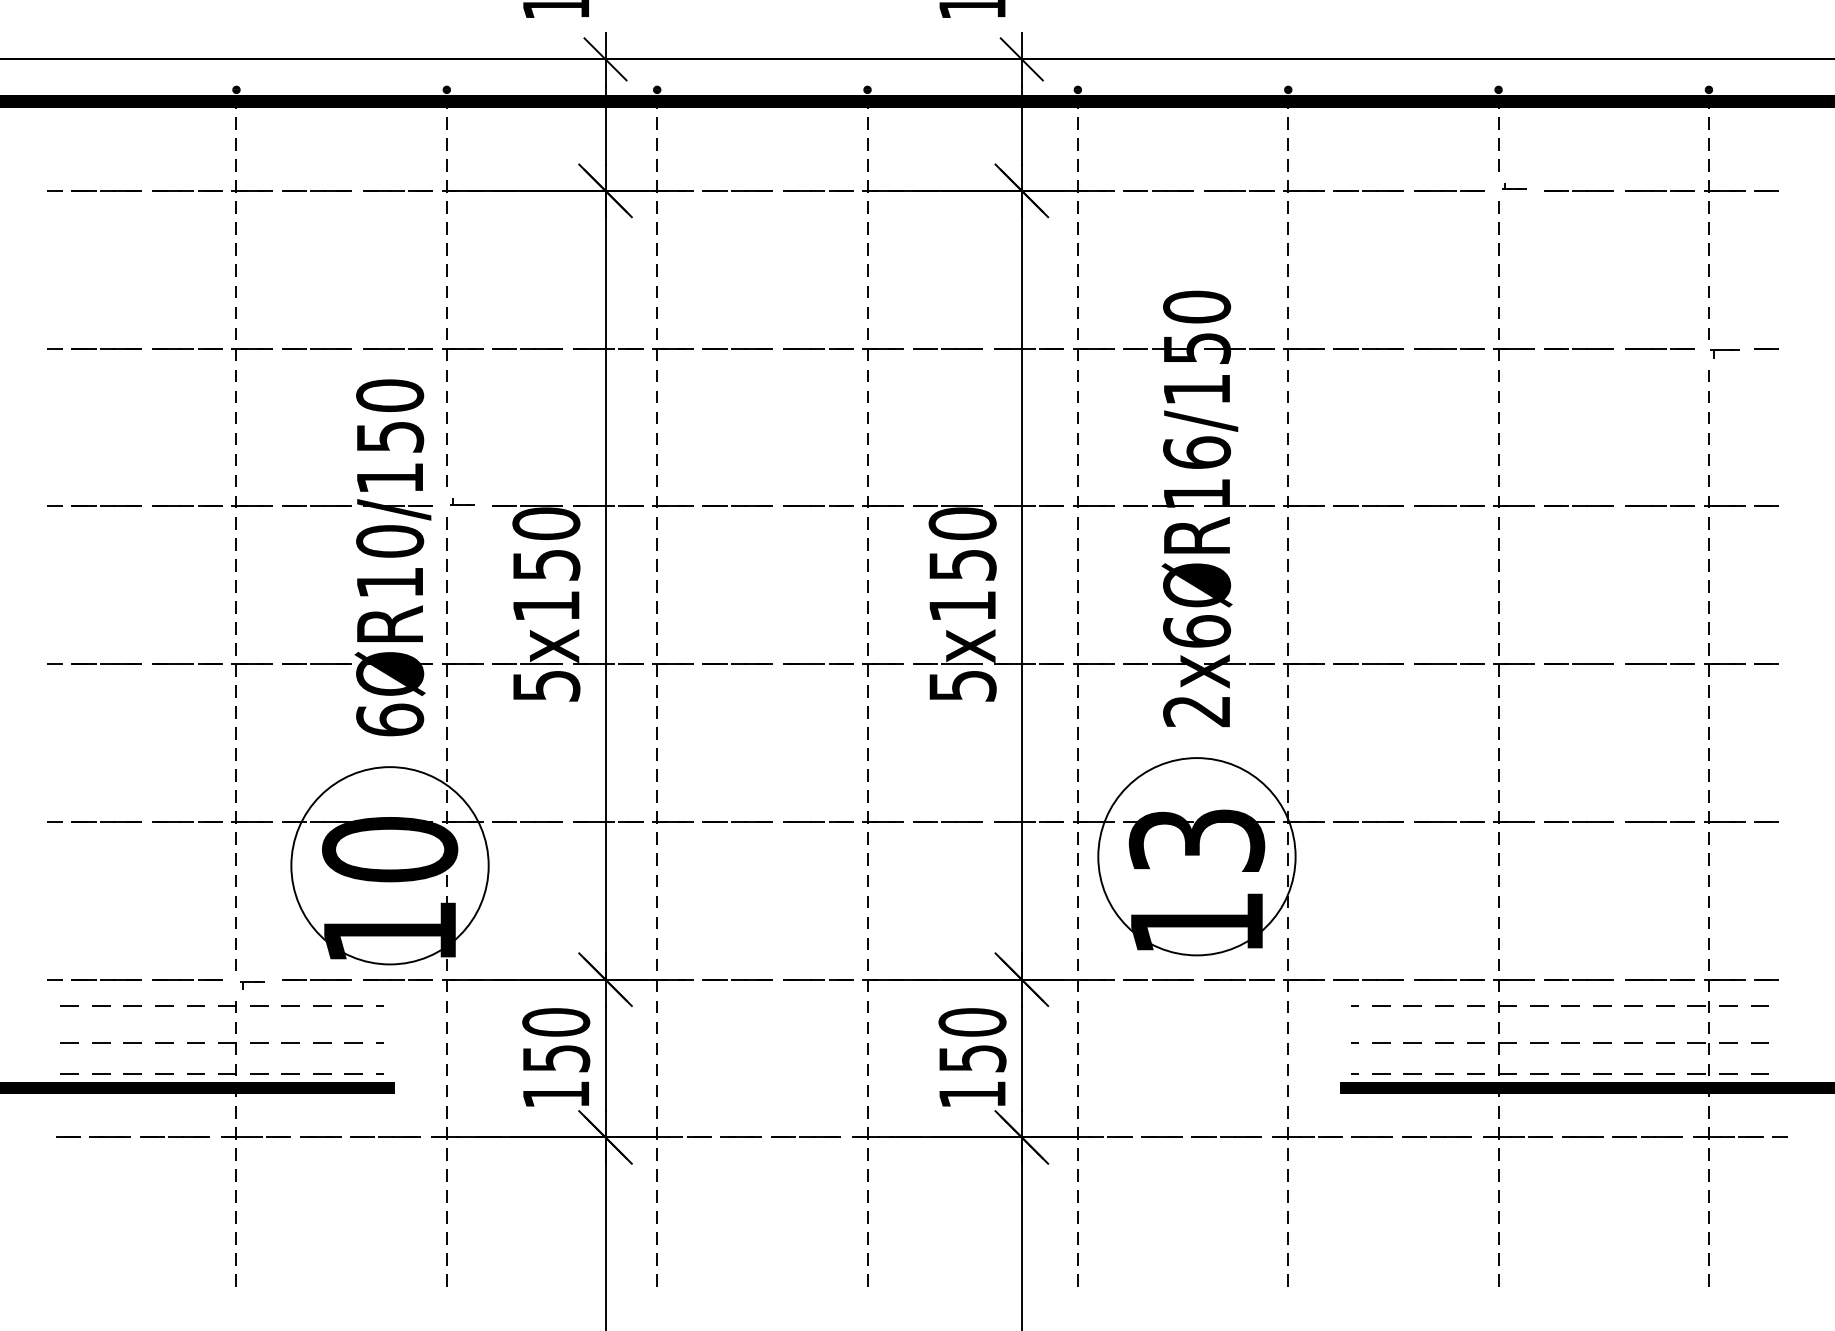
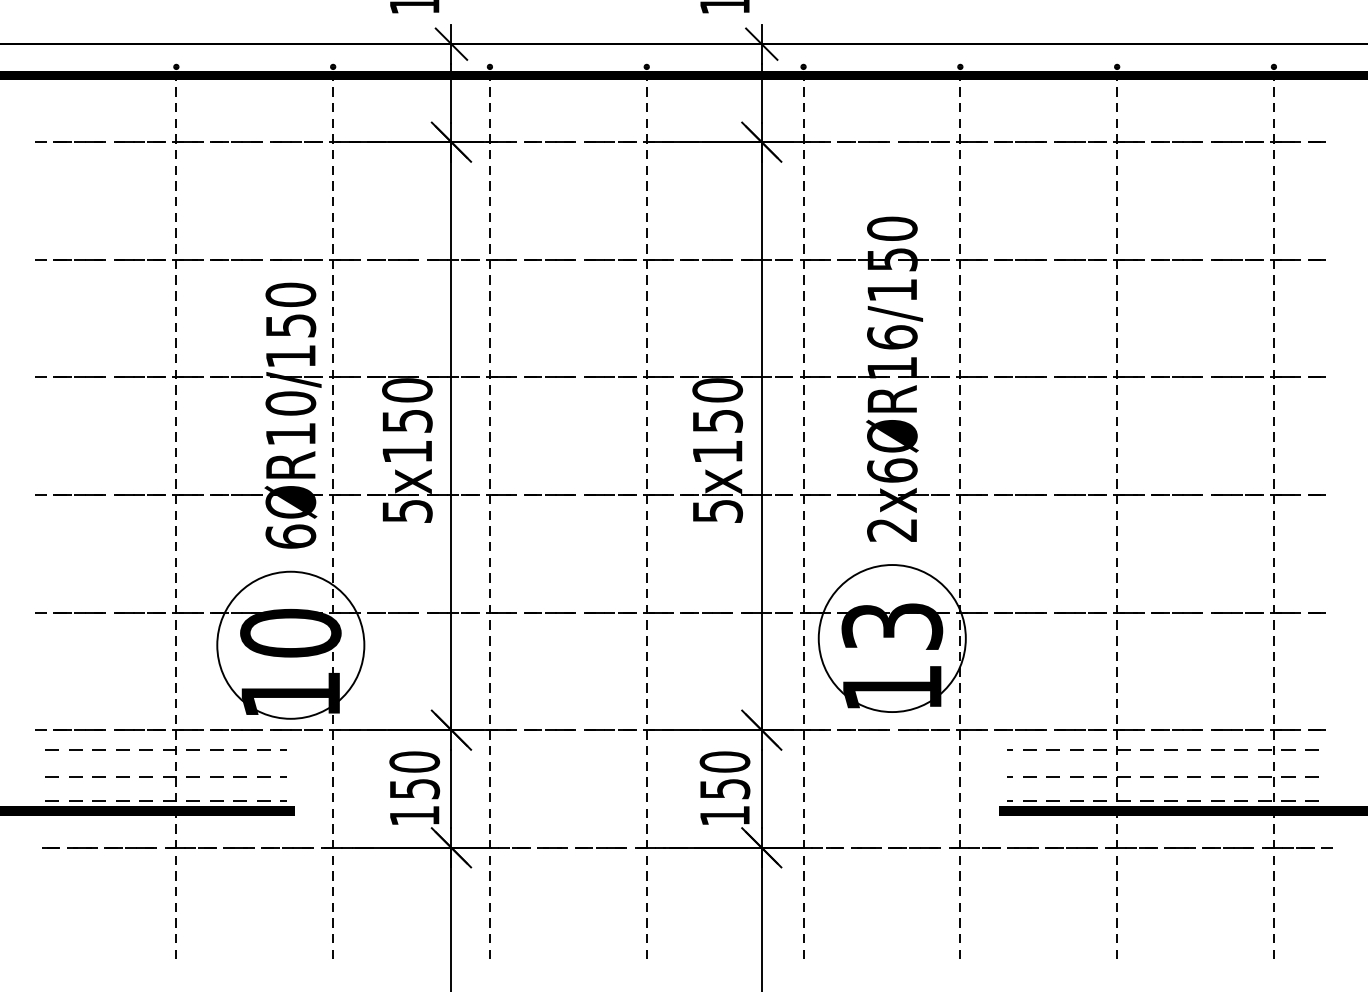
part: (1513, 186) -> (1128, 138), size x1.67
part: (1724, 354) -> (1285, 264), size x1.43
part: (462, 501) -> (344, 373), size x1.67
part: (251, 985) -> (187, 734), size x1.67

